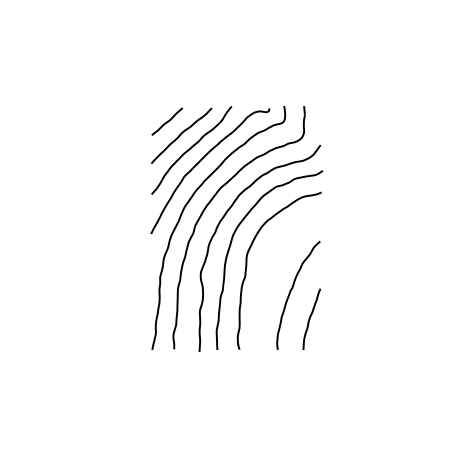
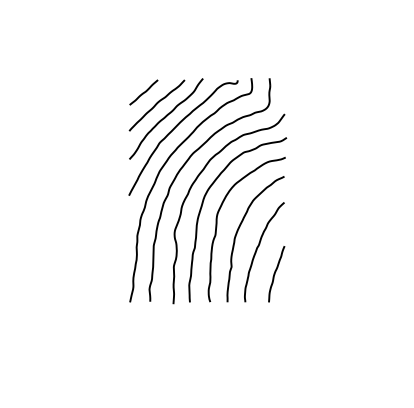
curve: (269, 274) -> (237, 232), added

